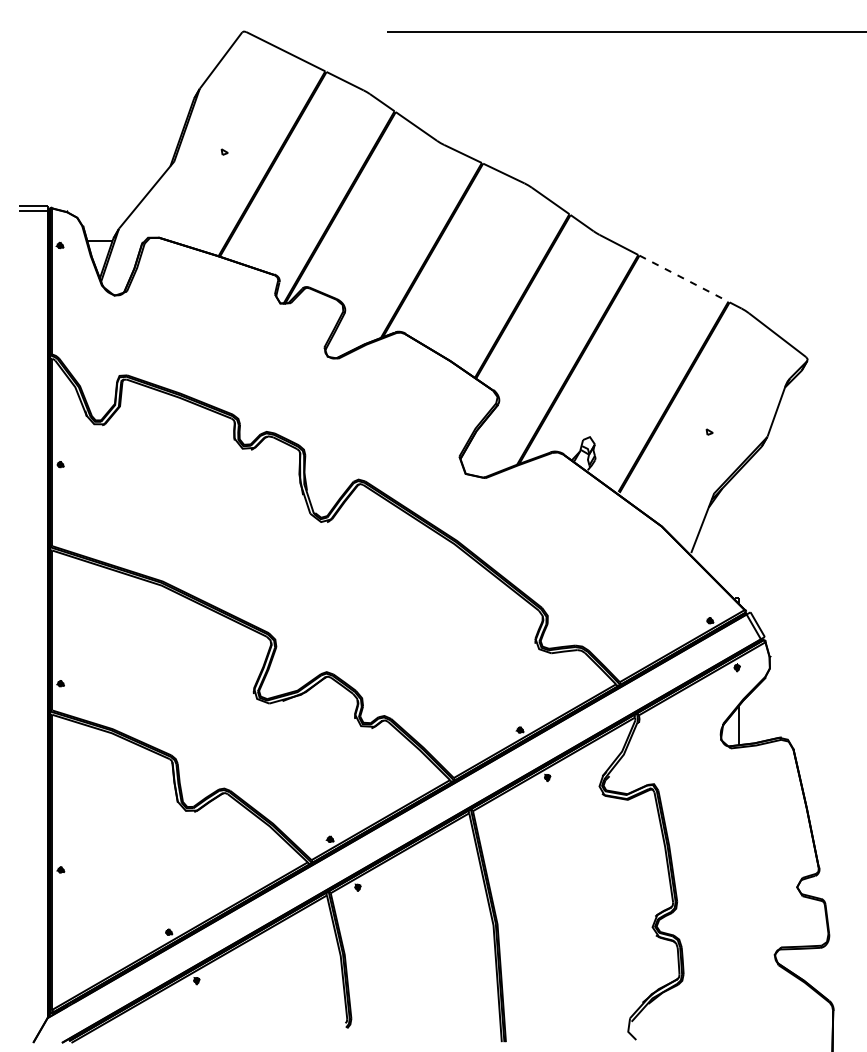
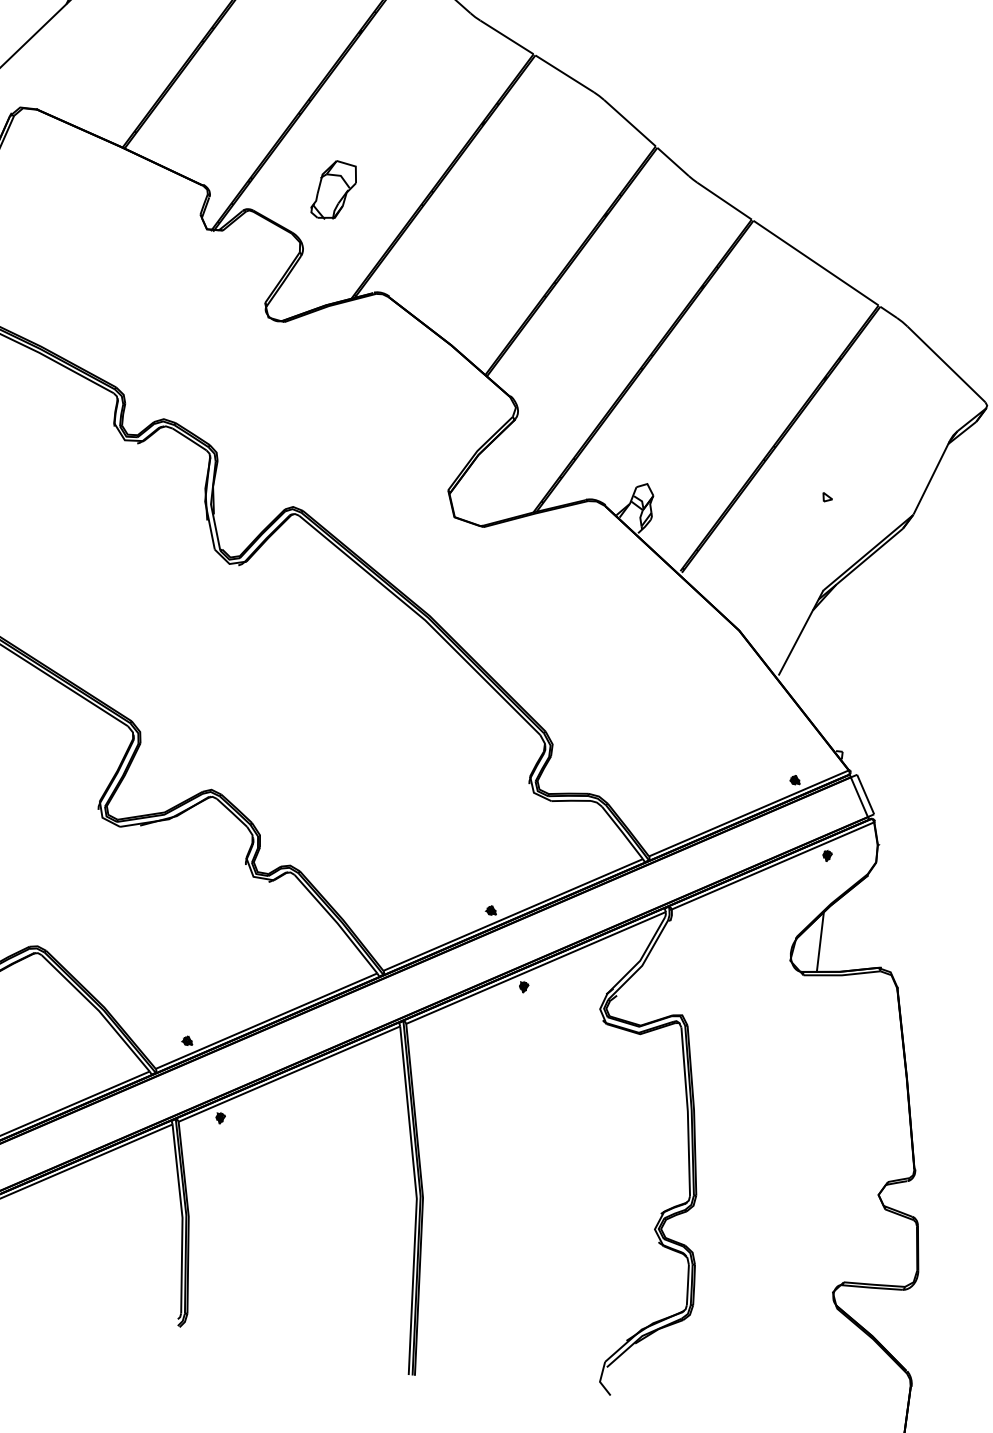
part: (360, 267) -> (333, 189), added
line: (684, 278) -> (816, 262), dashed -> solid

